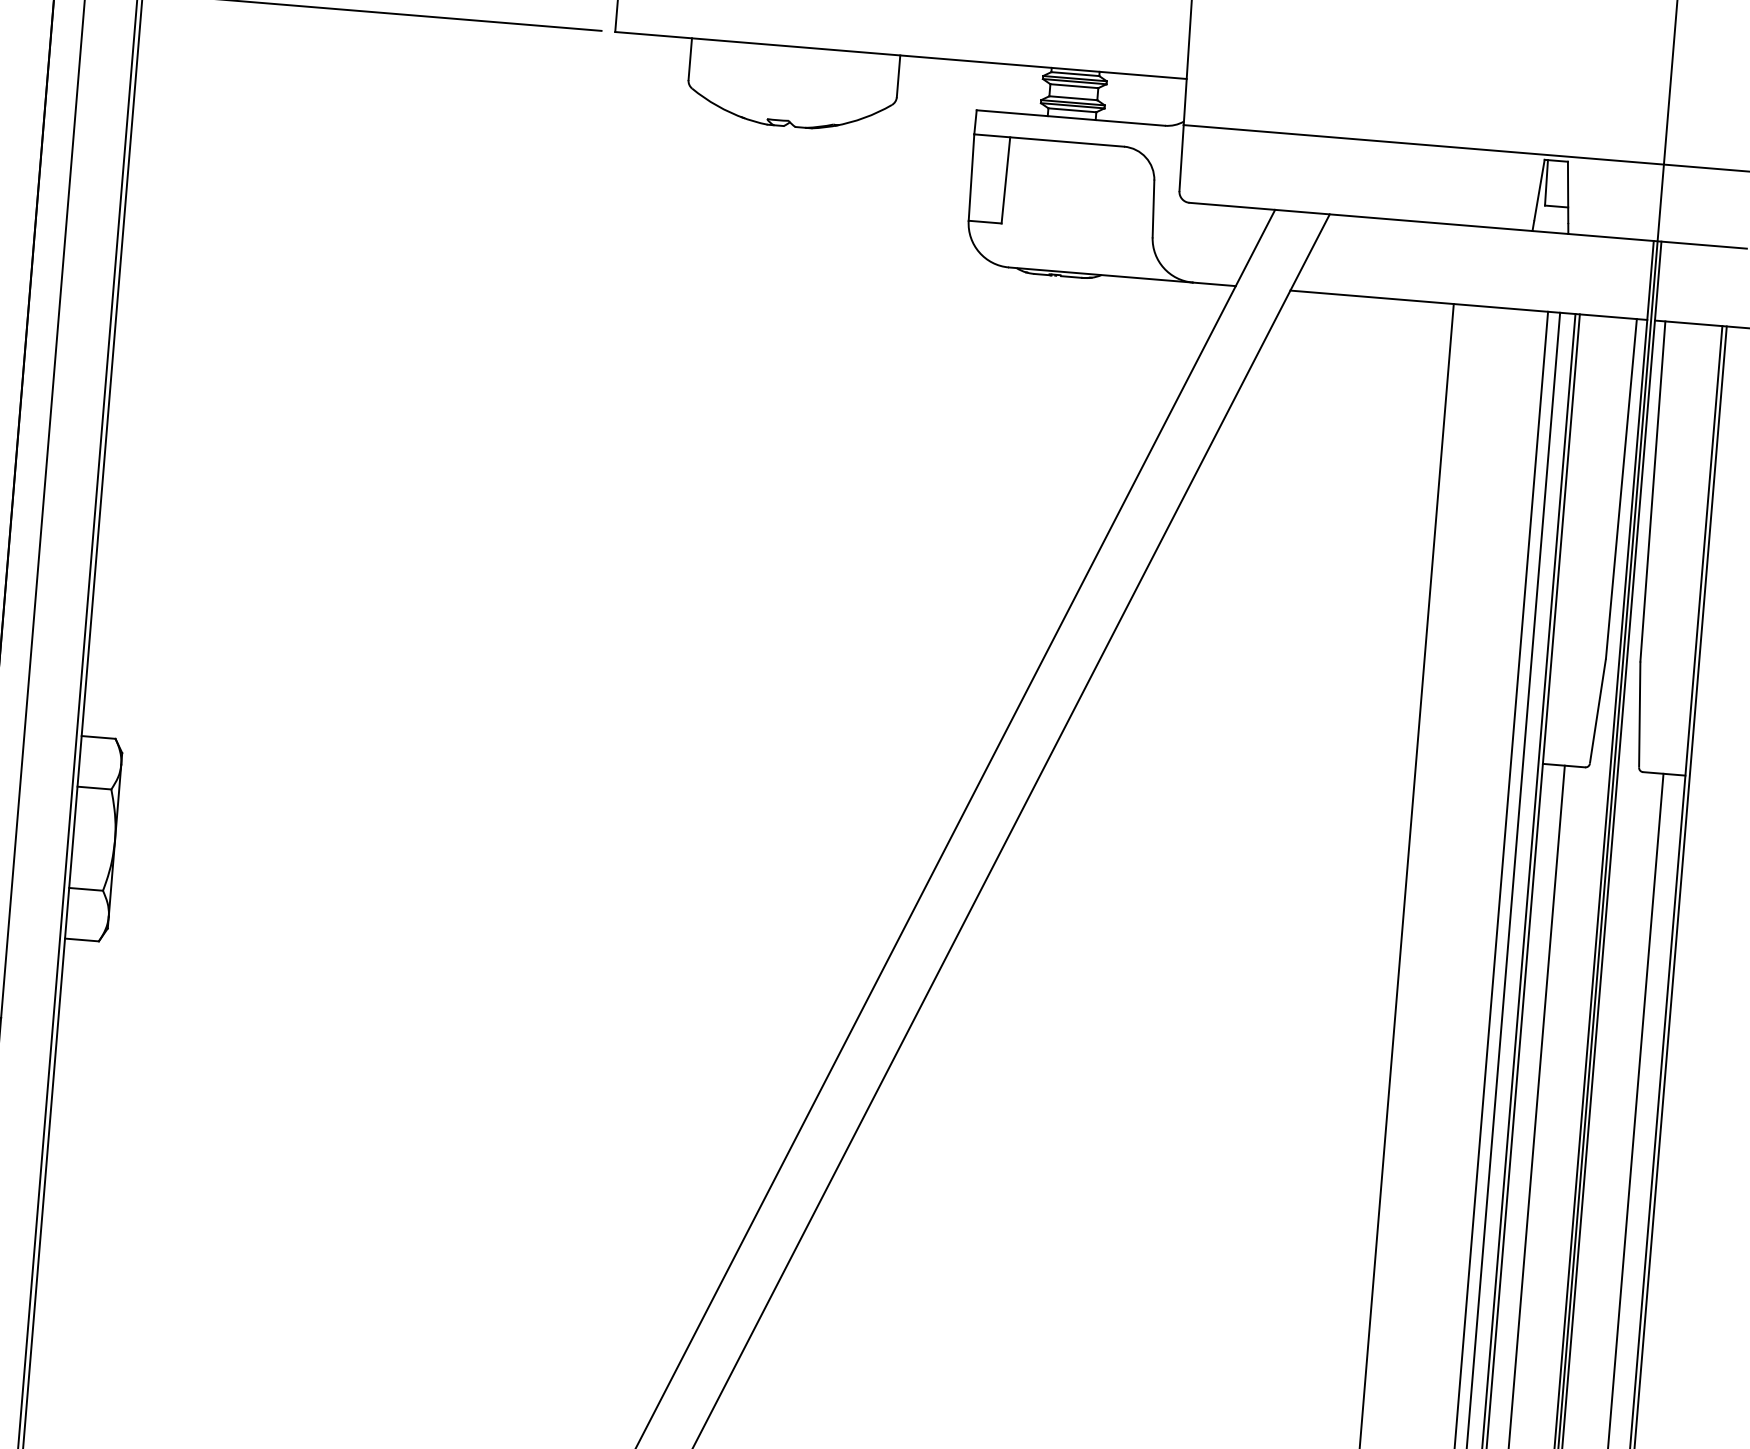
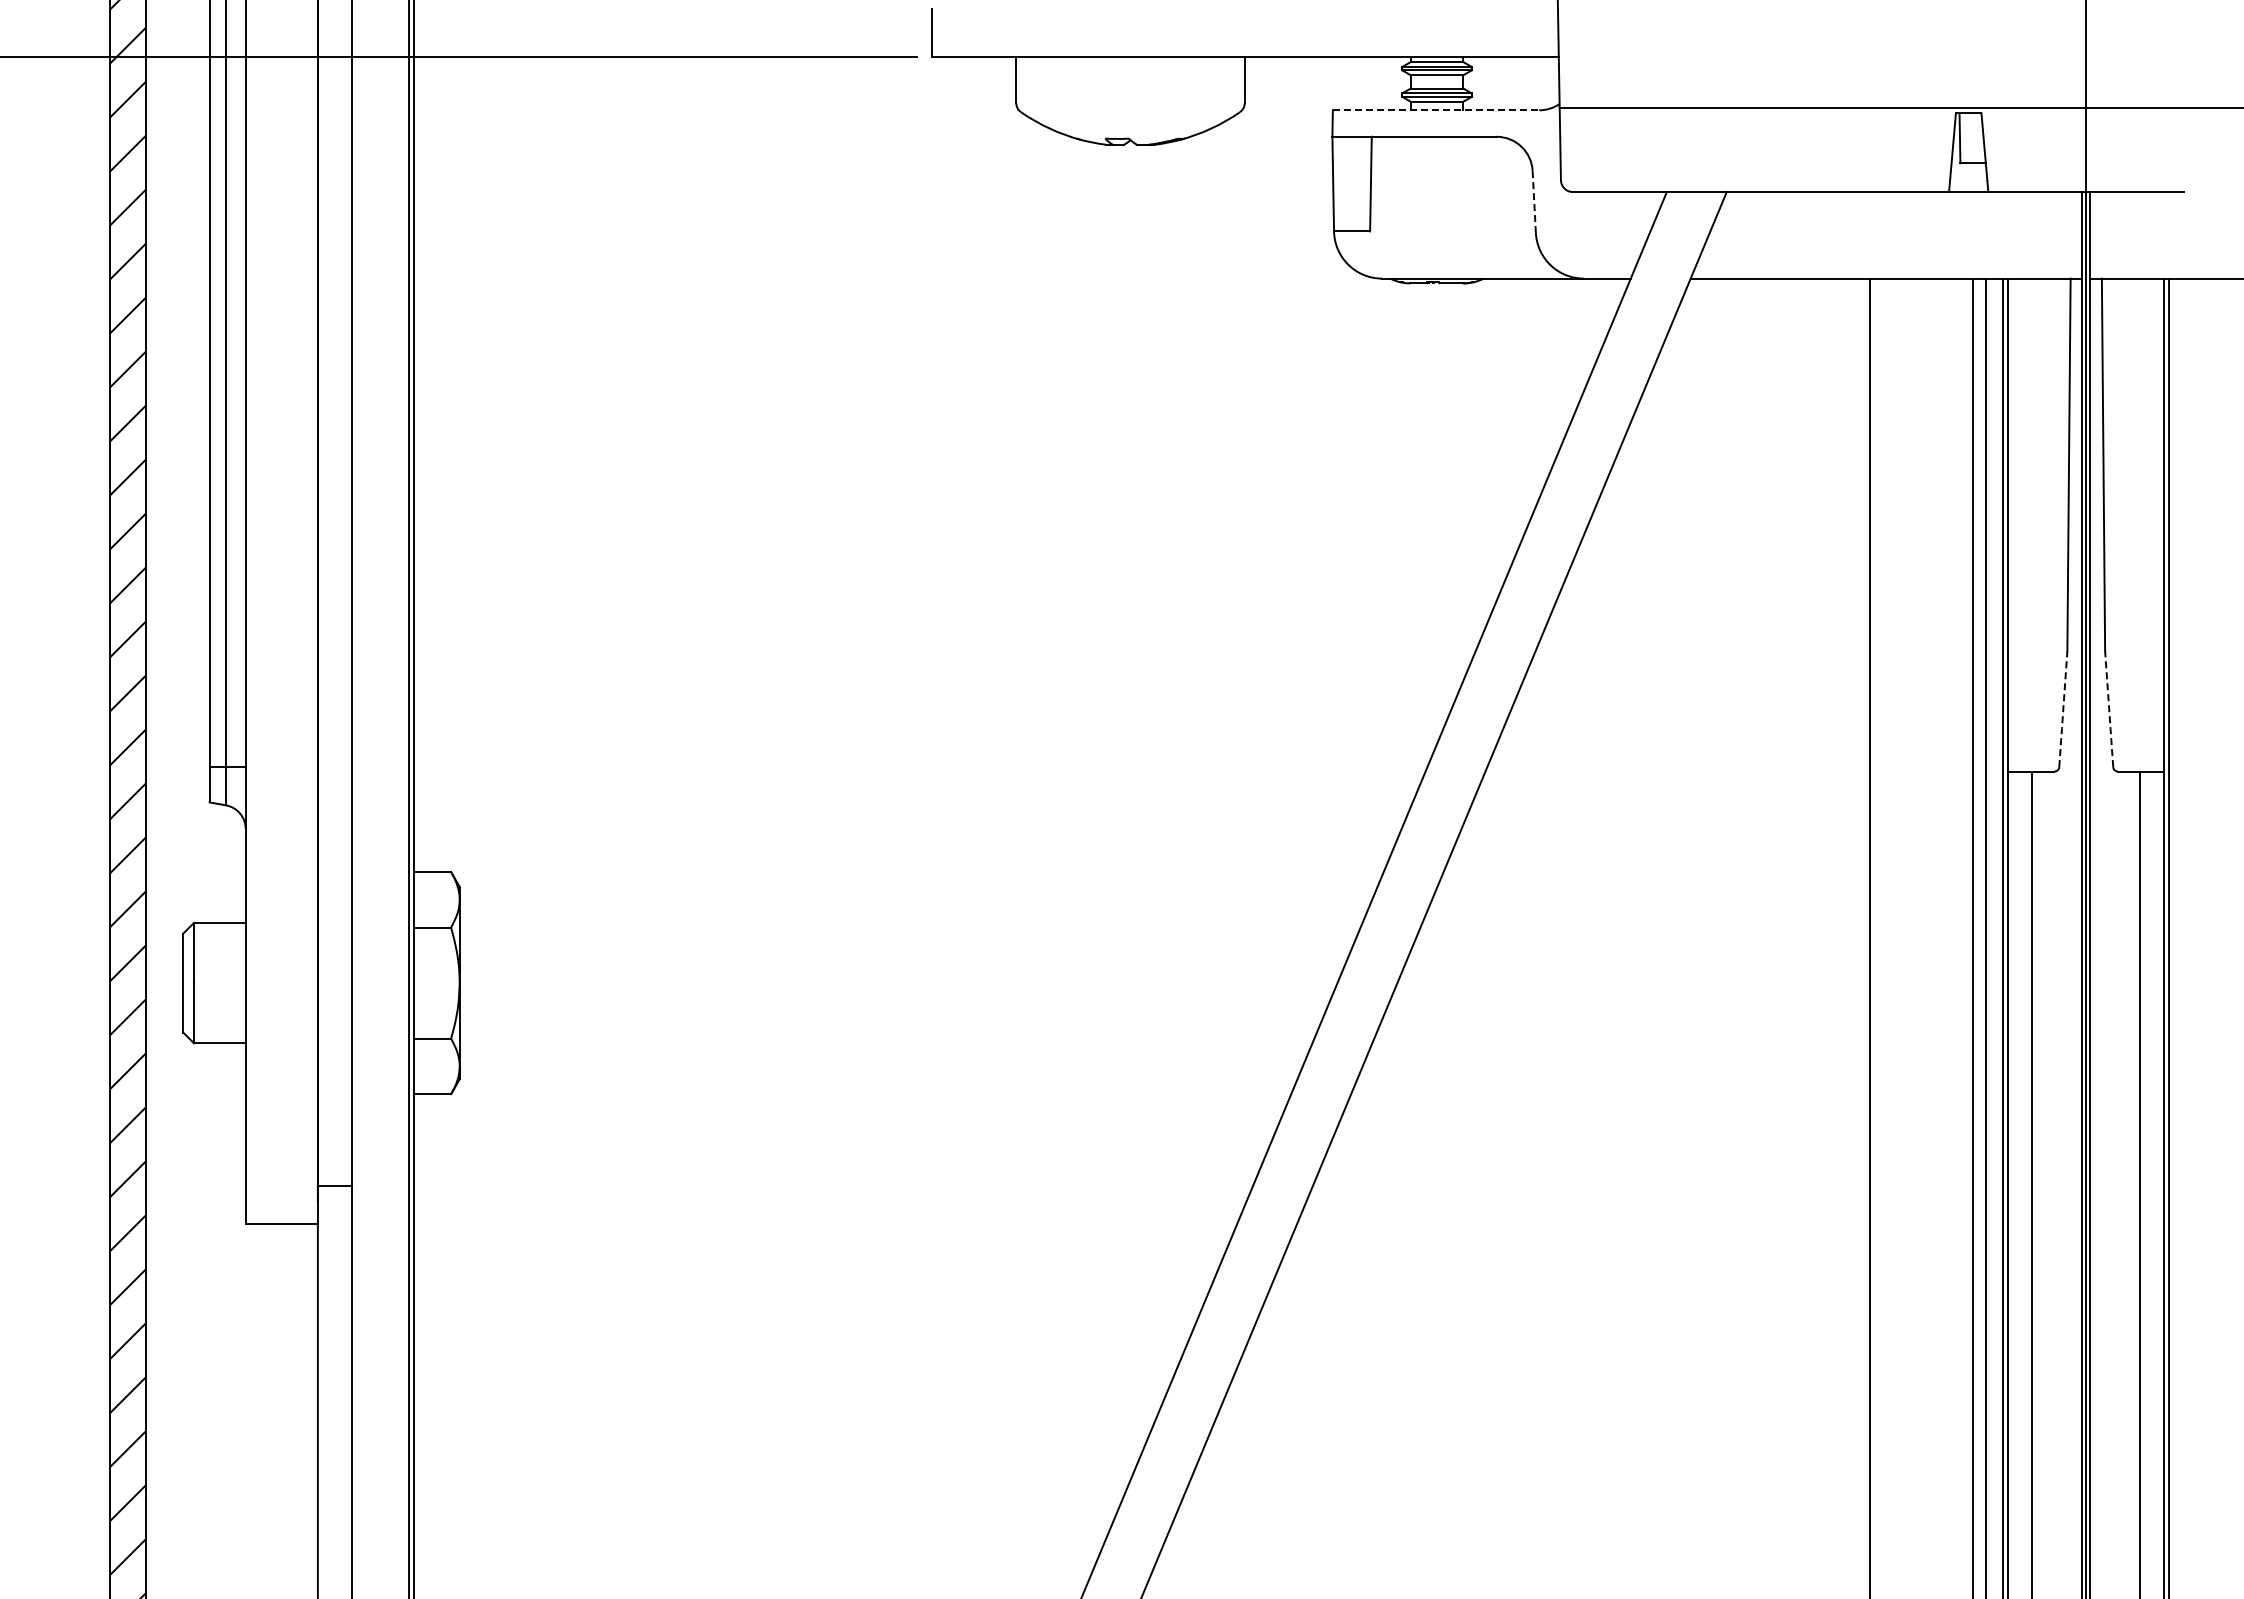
line: (1071, 118) -> (1436, 110), solid -> dashed
line: (1153, 208) -> (1534, 201), solid -> dashed
line: (1598, 710) -> (2063, 708), solid -> dashed
line: (1640, 714) -> (2109, 708), solid -> dashed

